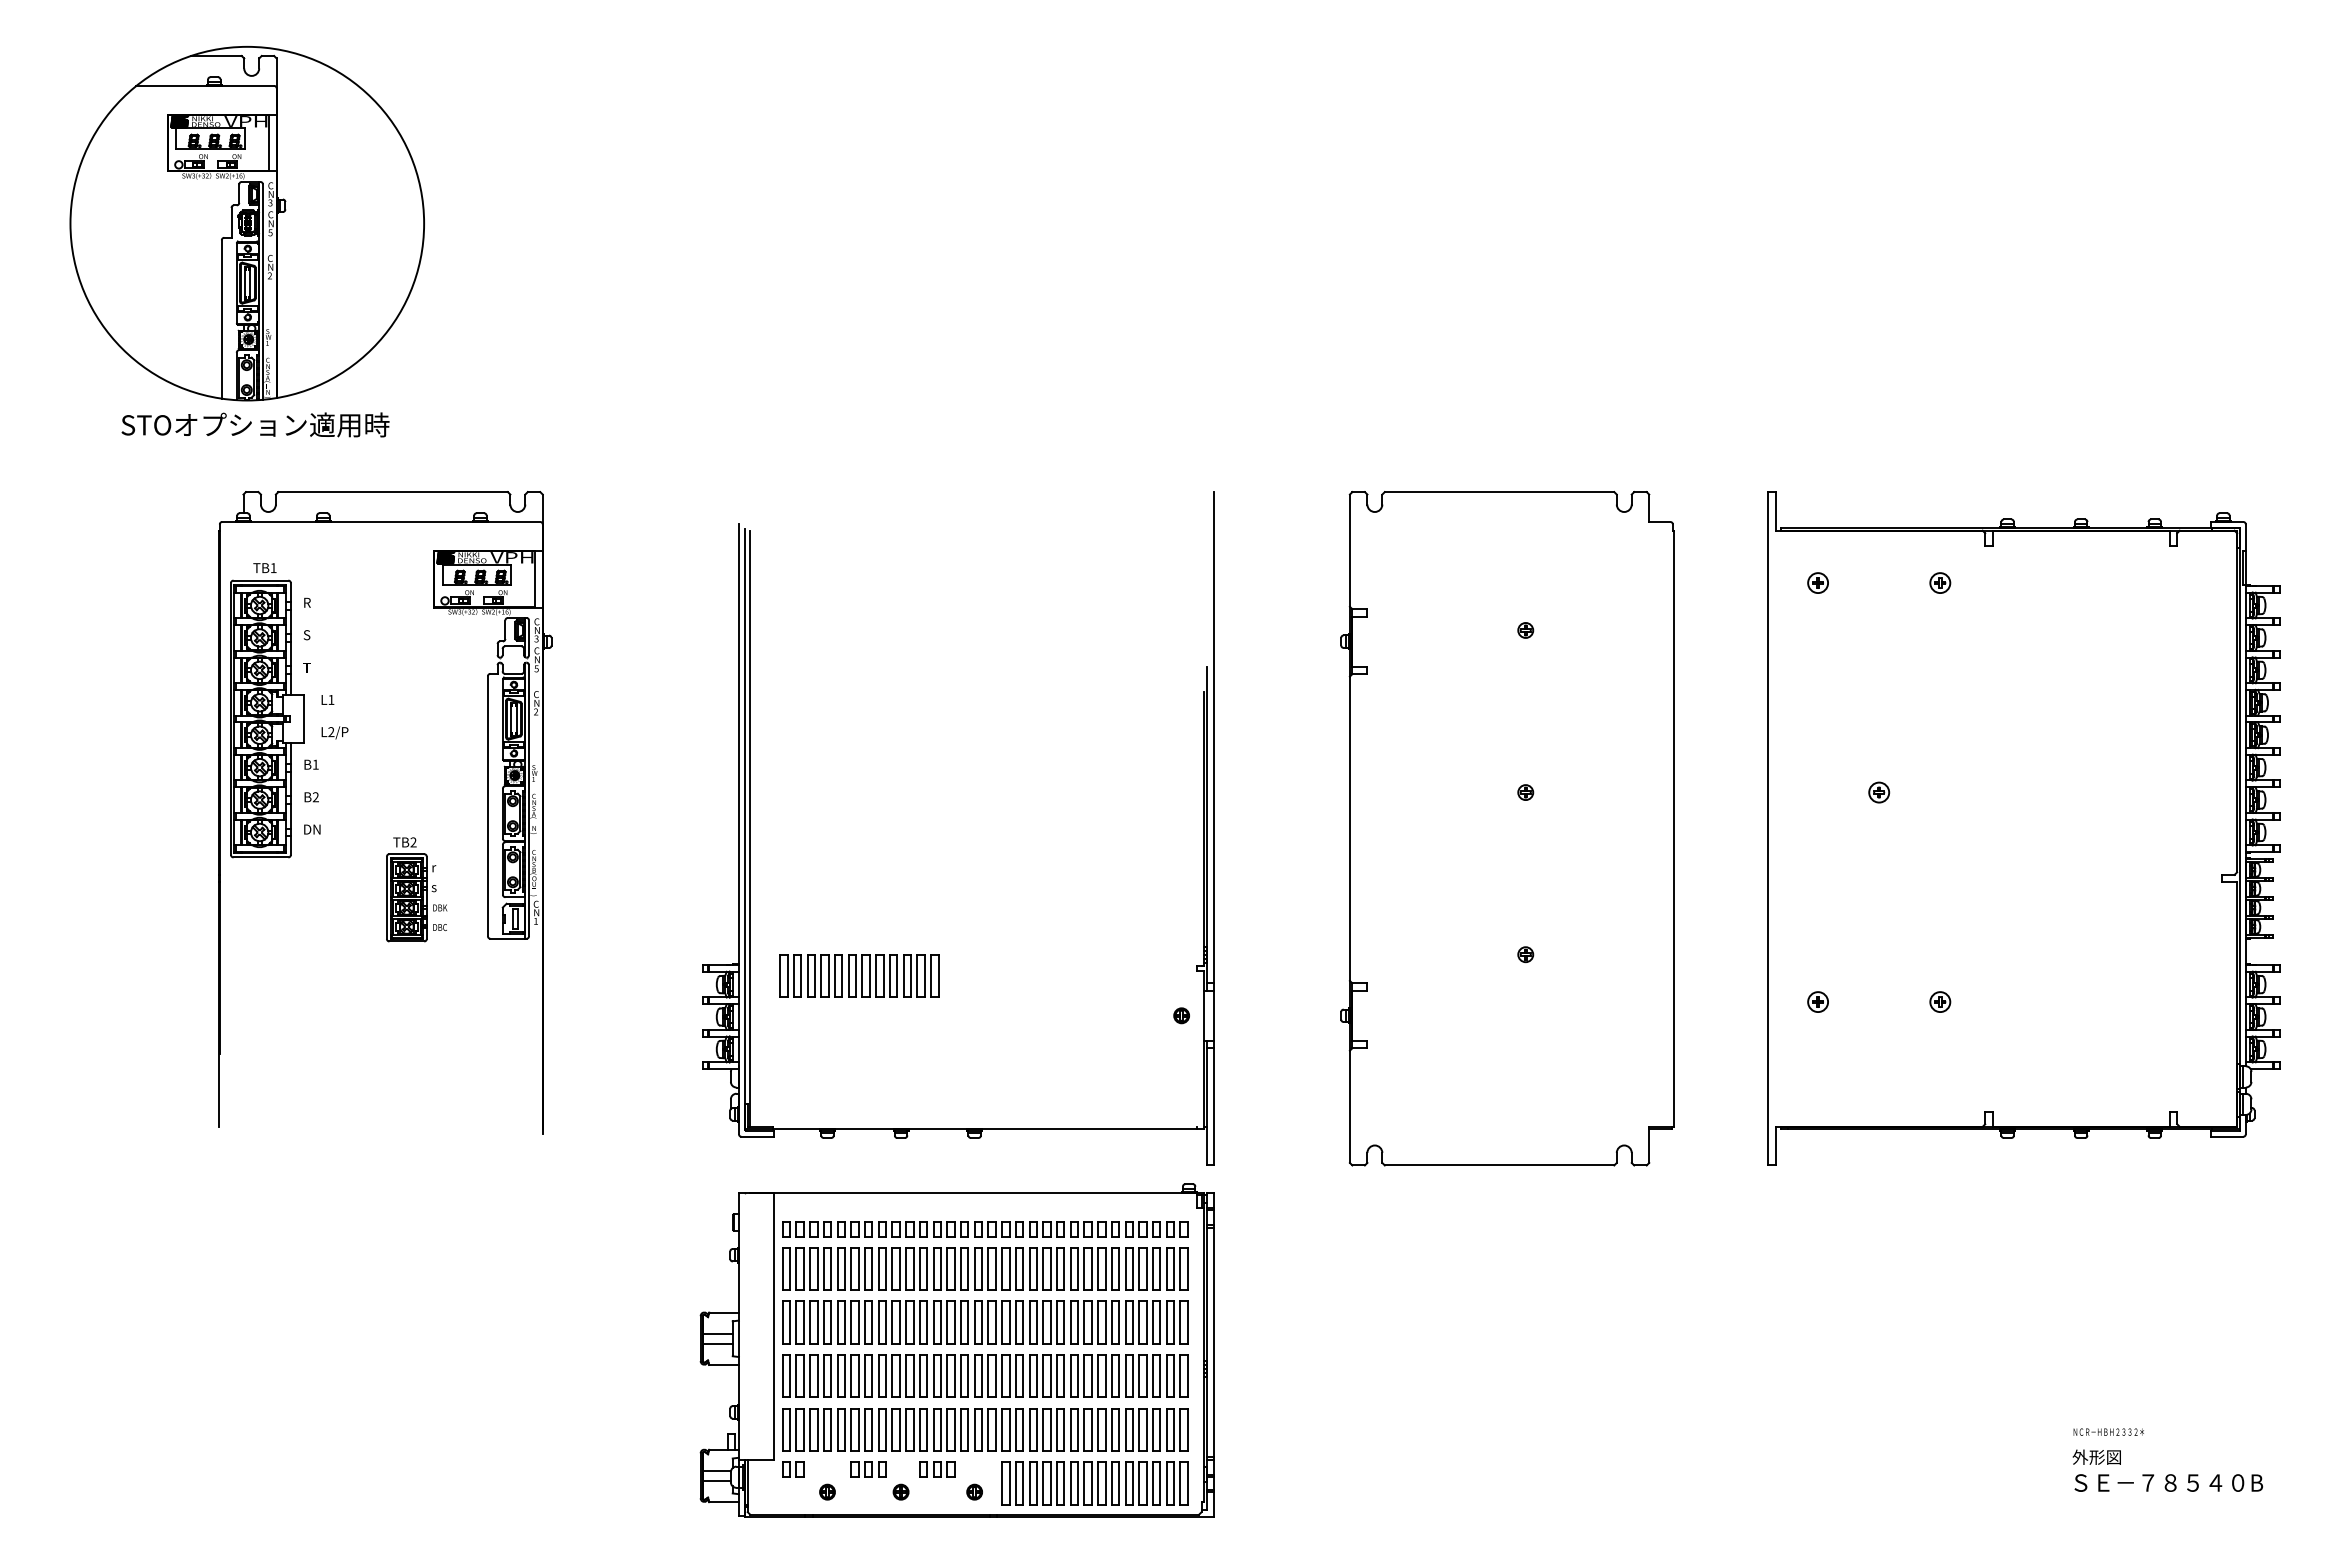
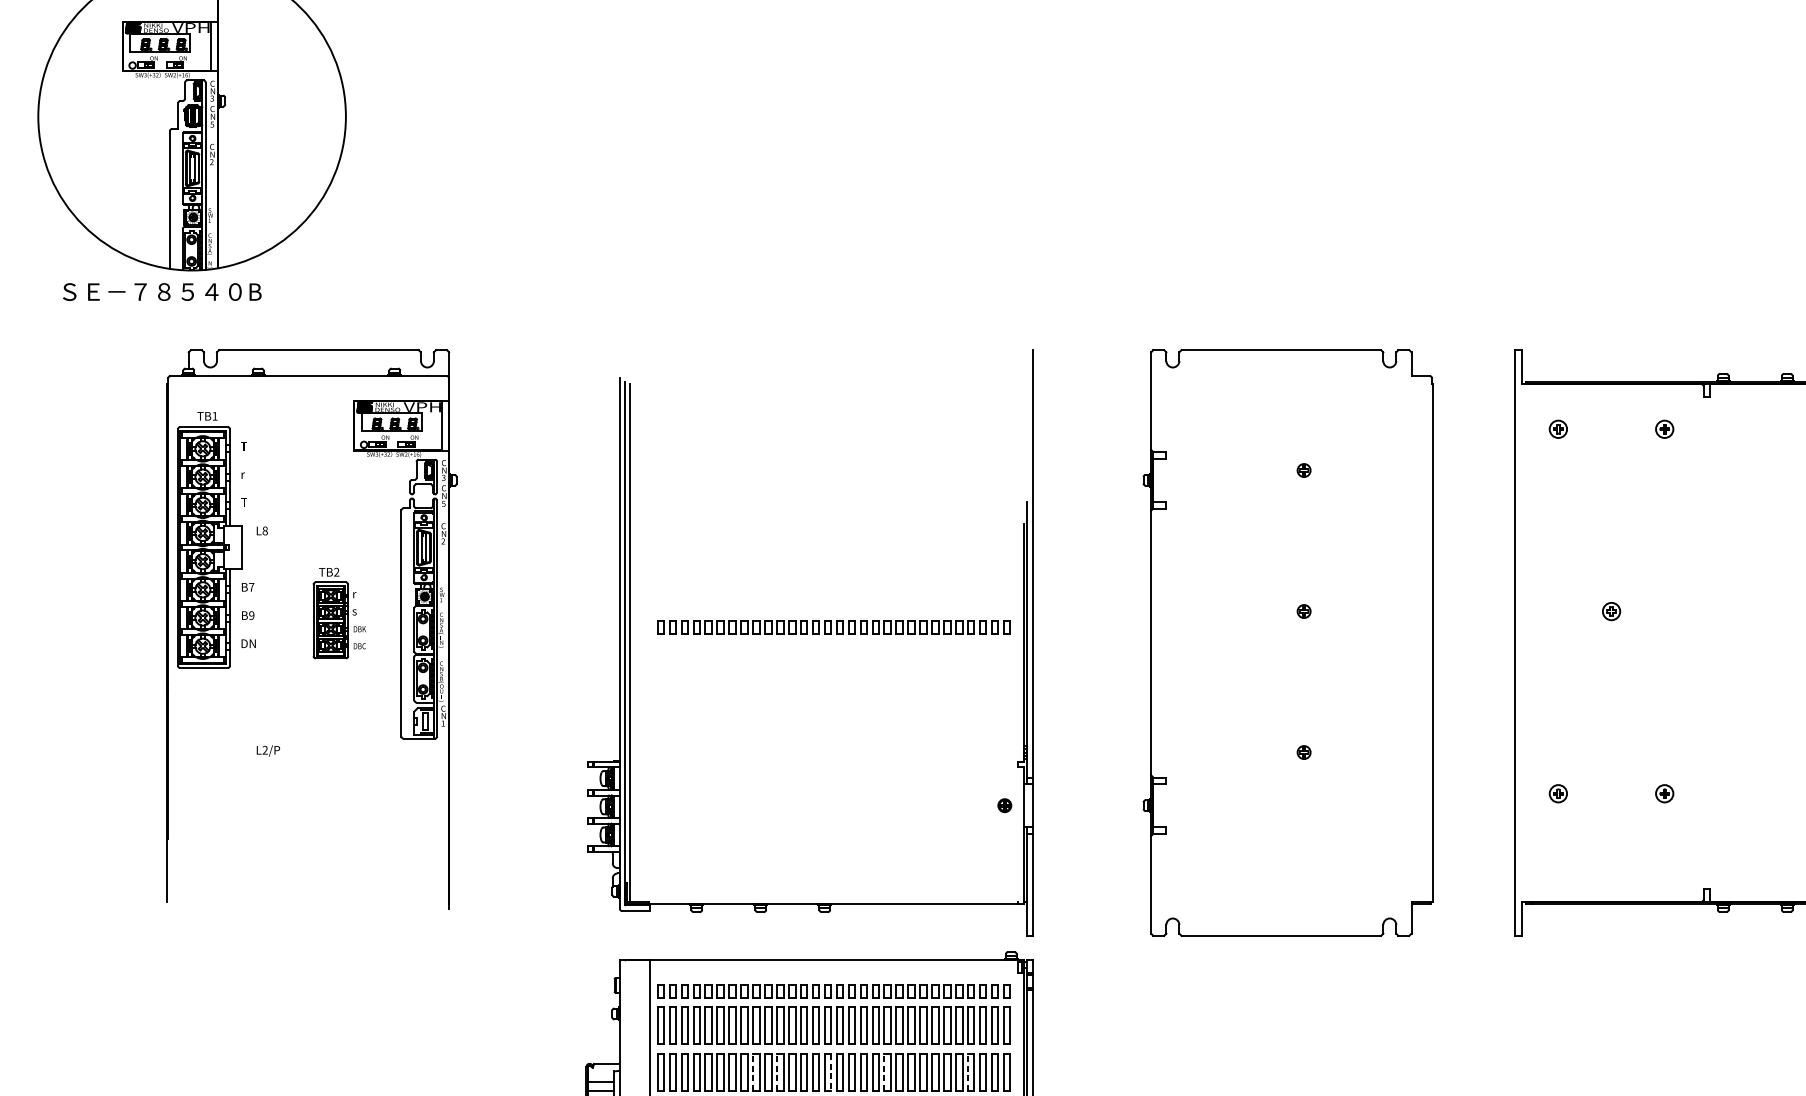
text: (243, 424) -> (188, 291), STOオプション適用時 -> ＳＥ－７８５４０B
text: (306, 602) -> (243, 446), R -> T
text: (306, 635) -> (243, 474), S -> r
text: (331, 699) -> (265, 530), L1 -> L8
text: (334, 732) -> (267, 750), moved
text: (315, 764) -> (251, 587), B1 -> B7
text: (315, 797) -> (251, 615), B2 -> B9
part: (985, 811) -> (834, 627), added
part: (416, 889) -> (339, 613), moved
part: (859, 975) -> (724, 770), removed
line: (892, 1322) -> (753, 1072), solid -> dashed
line: (919, 1322) -> (776, 1072), solid -> dashed
line: (1043, 1322) -> (884, 1072), solid -> dashed
line: (1139, 1322) -> (968, 1072), solid -> dashed
line: (982, 1323) -> (831, 1073), solid -> dashed

